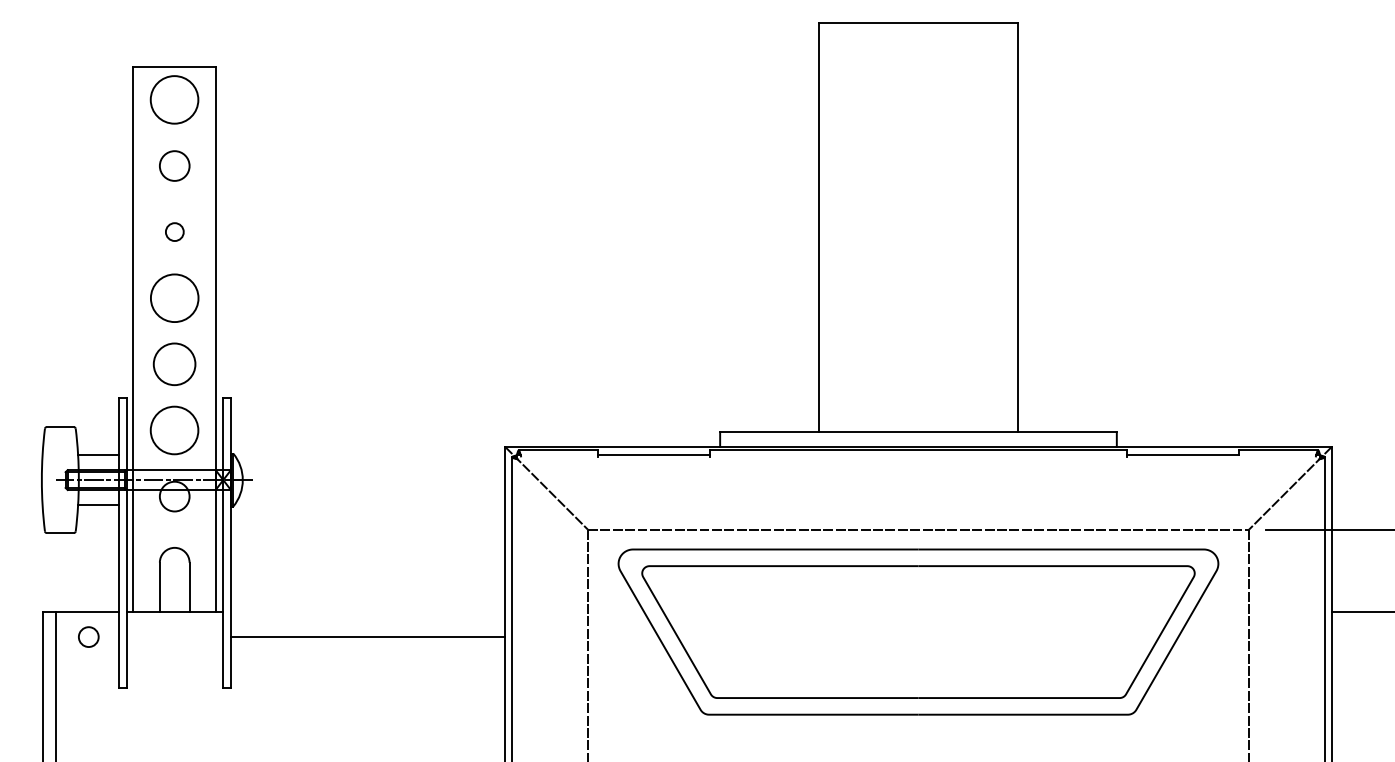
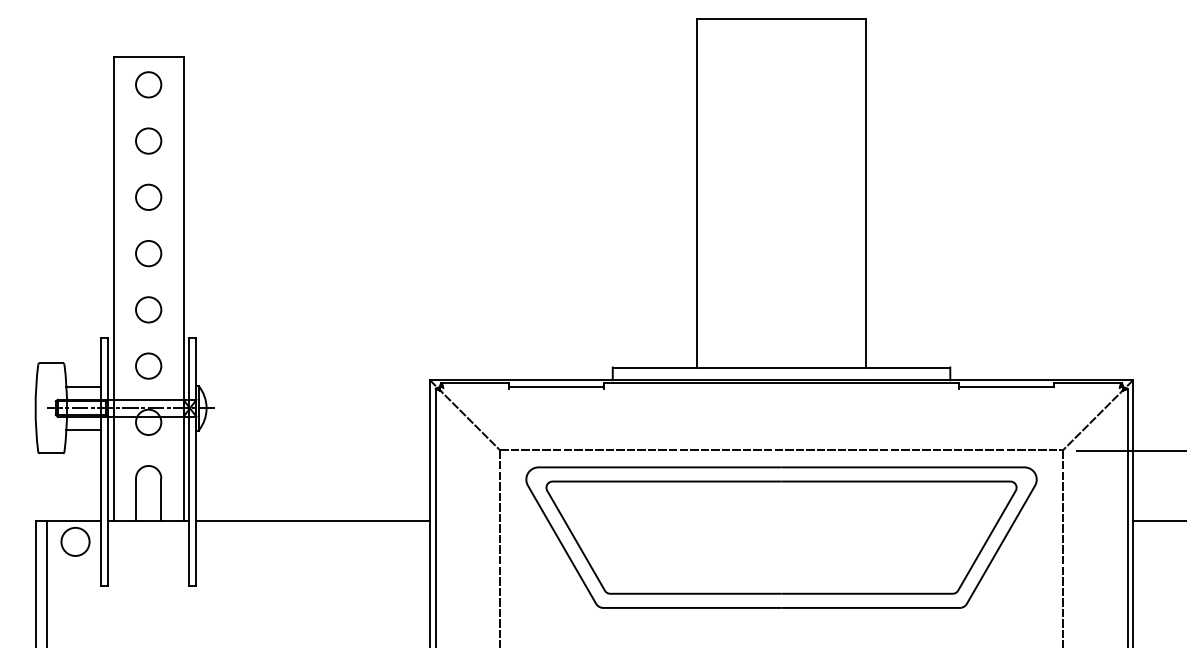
circle: (174, 99) -> (148, 84), size x0.62
circle: (174, 231) -> (148, 196), size x1.67
circle: (174, 298) -> (148, 253), size x0.62
circle: (174, 364) -> (148, 309), size x0.71
circle: (174, 430) -> (148, 366), size x0.62
circle: (88, 636) -> (75, 541), size x1.67
line: (367, 637) -> (312, 520), moved

